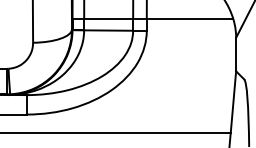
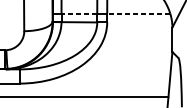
line: (108, 19) -> (79, 14), solid -> dashed
line: (189, 19) -> (138, 14), solid -> dashed

